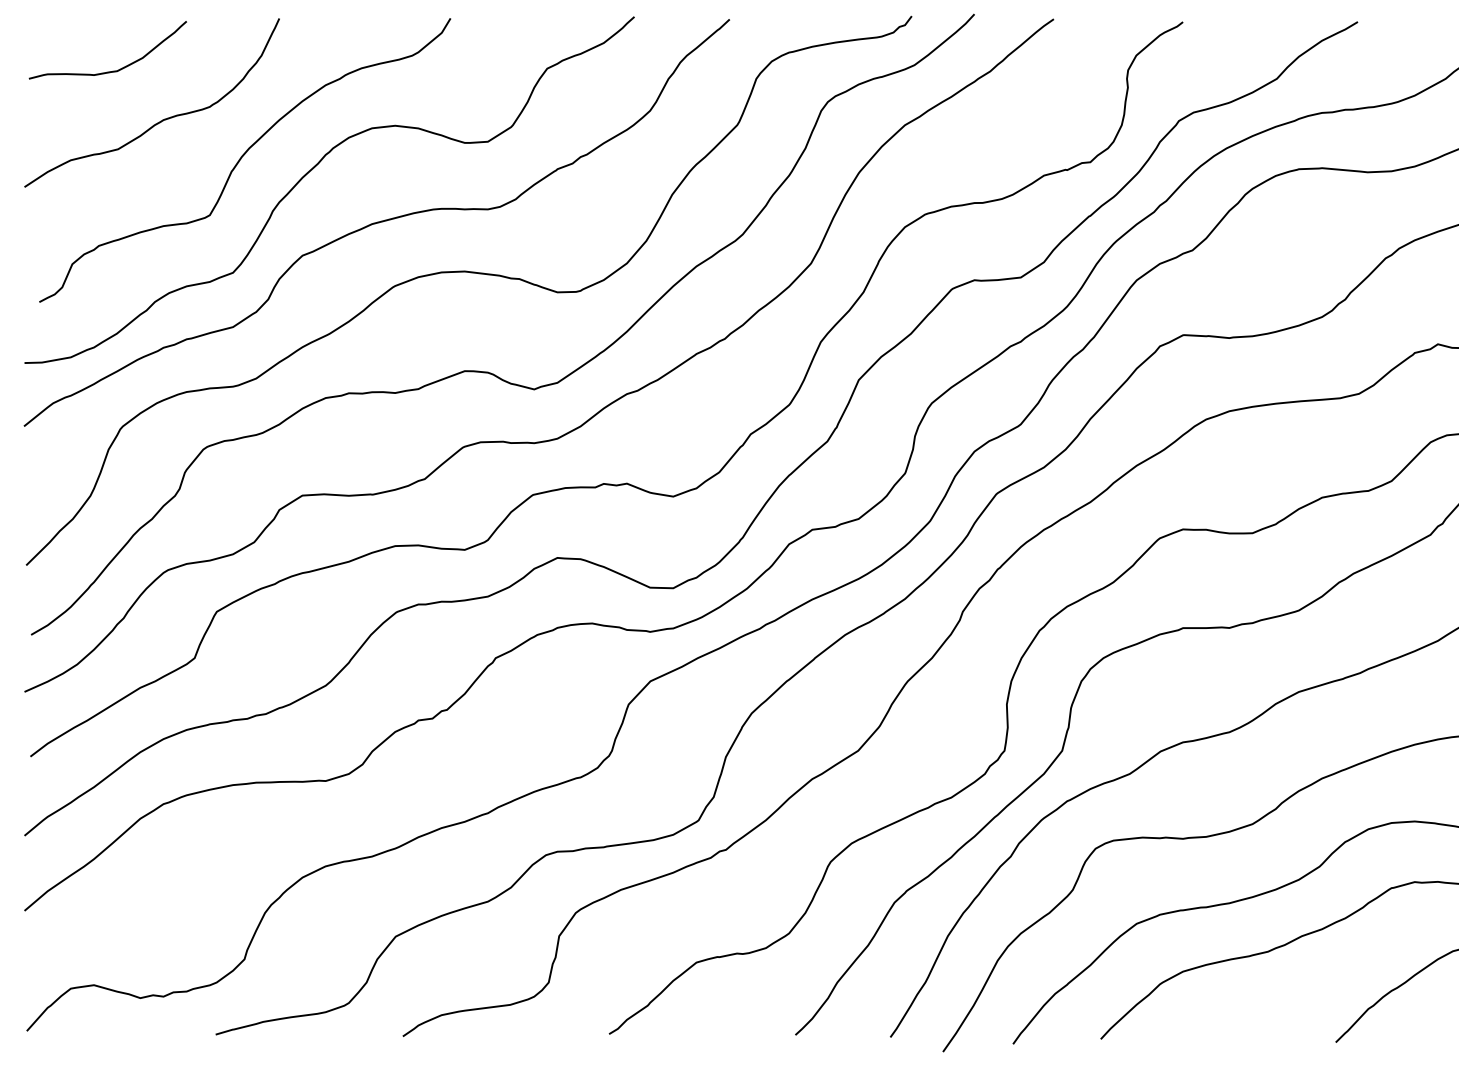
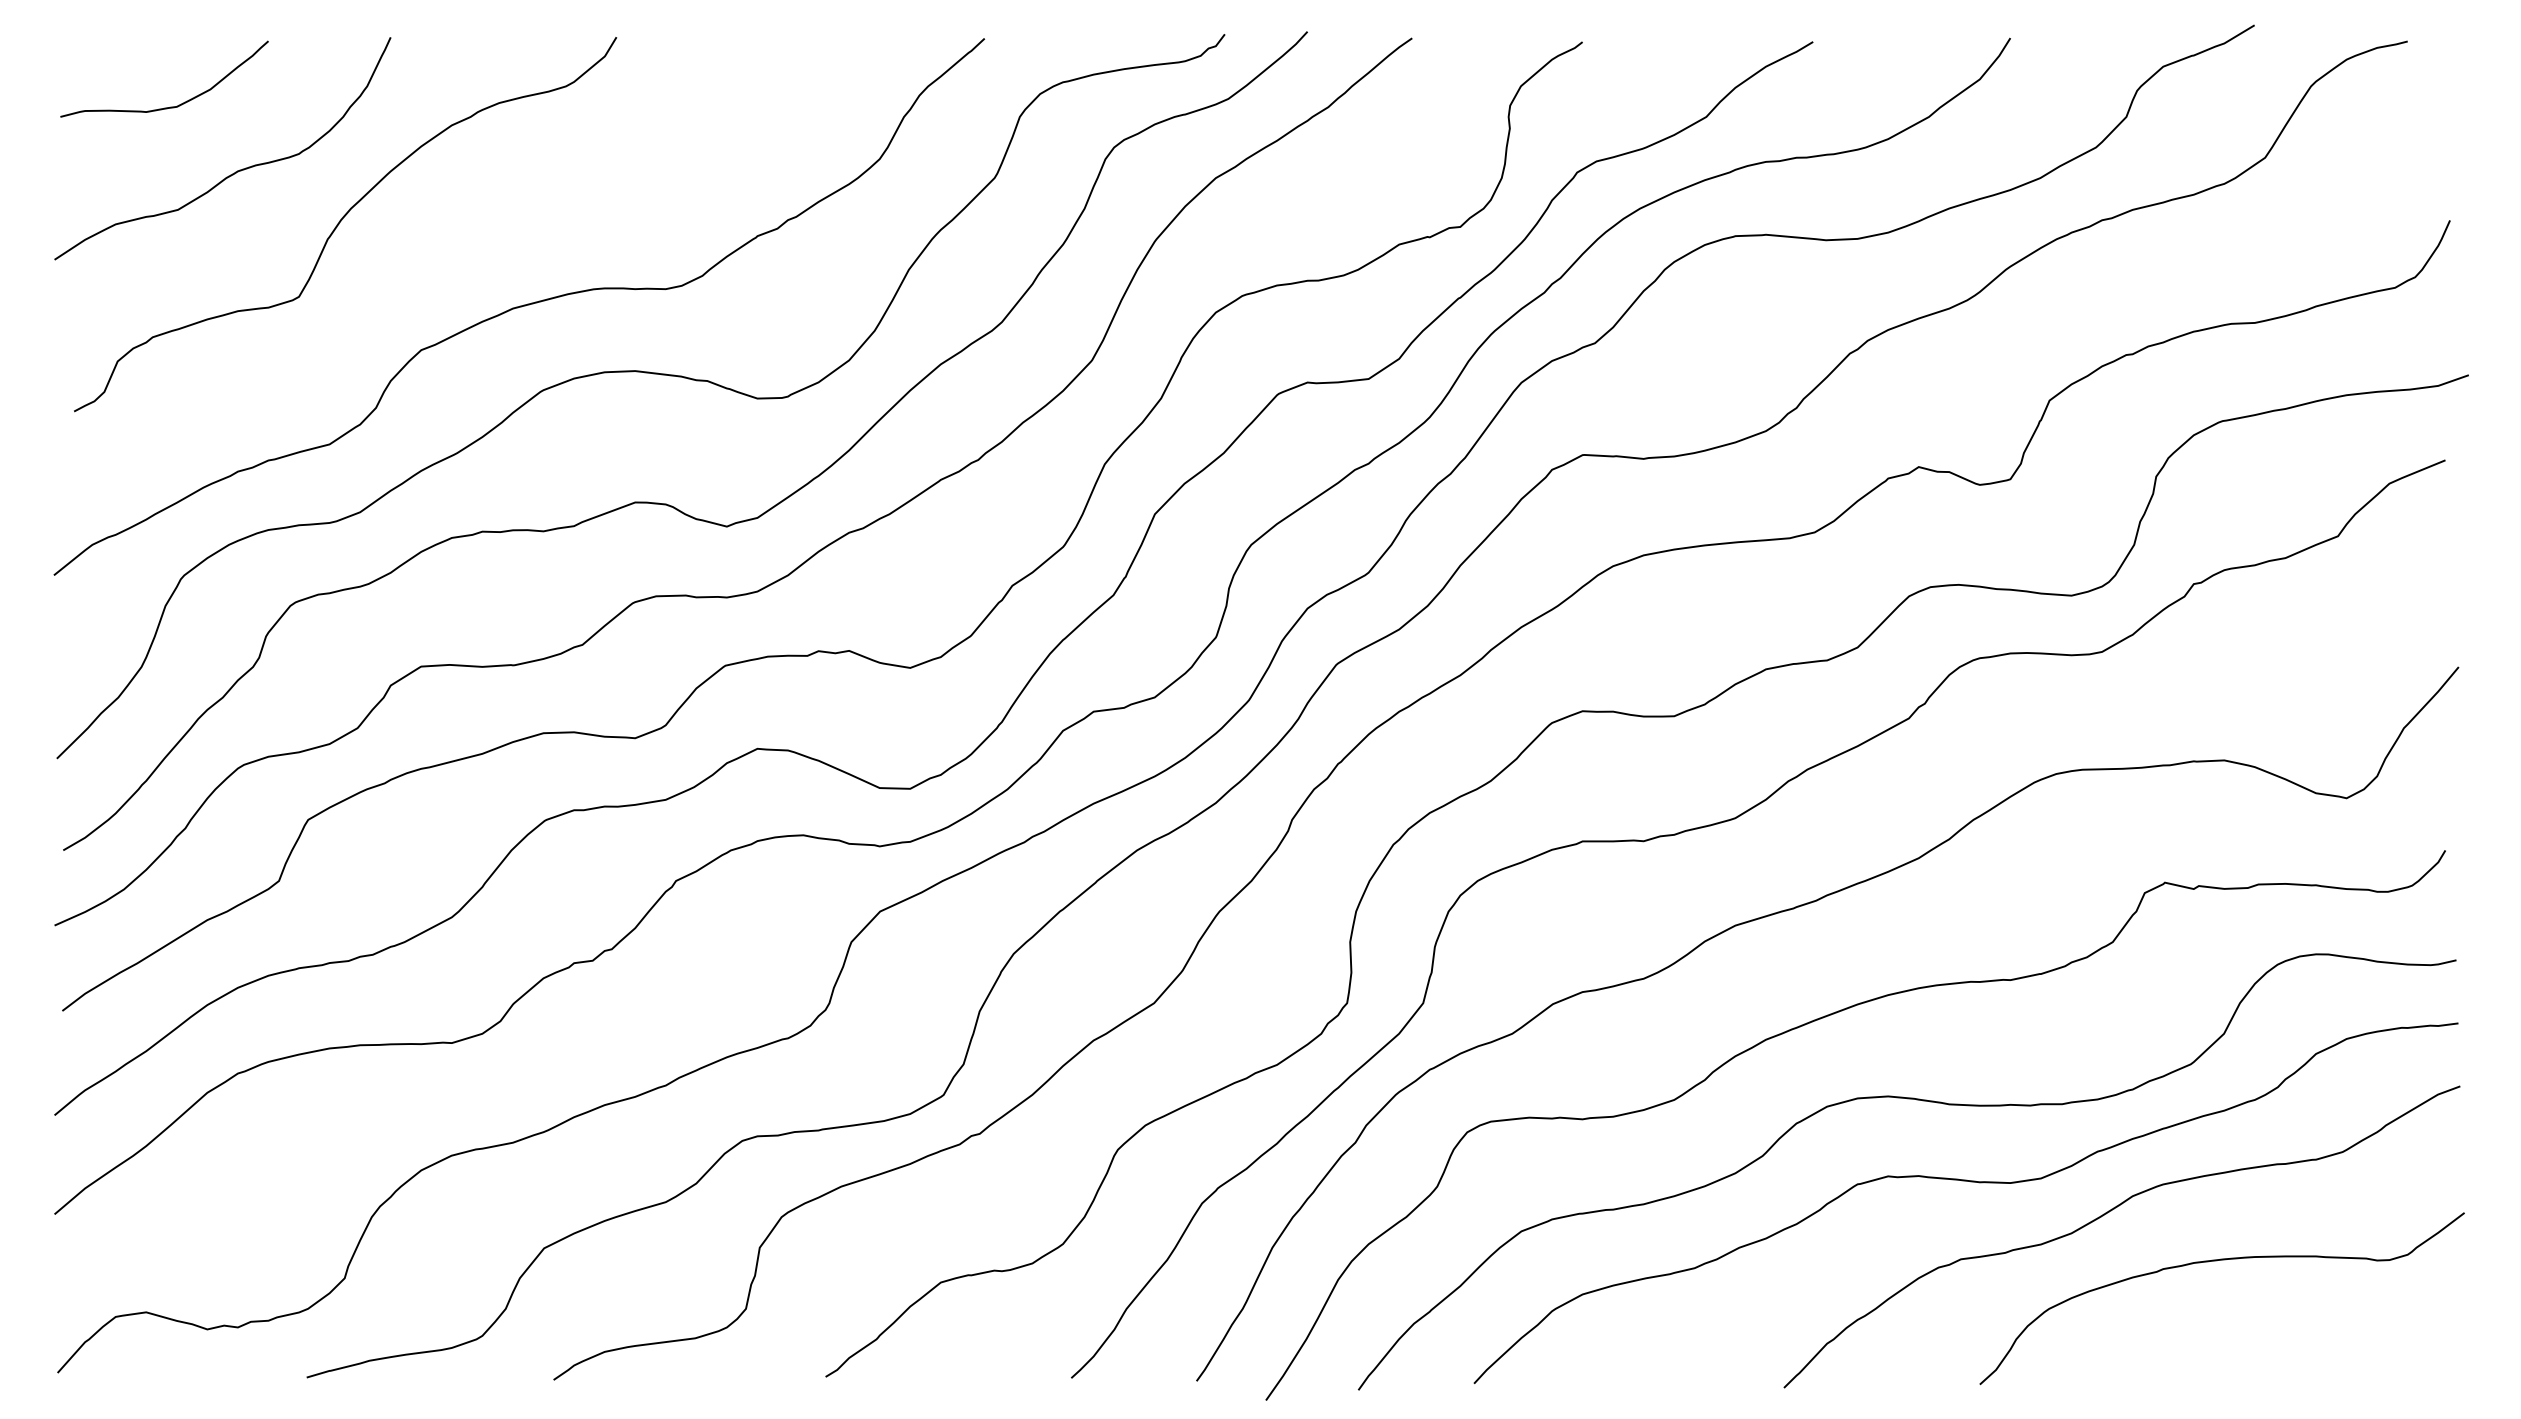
curve: (311, 171) -> (432, 238), removed

